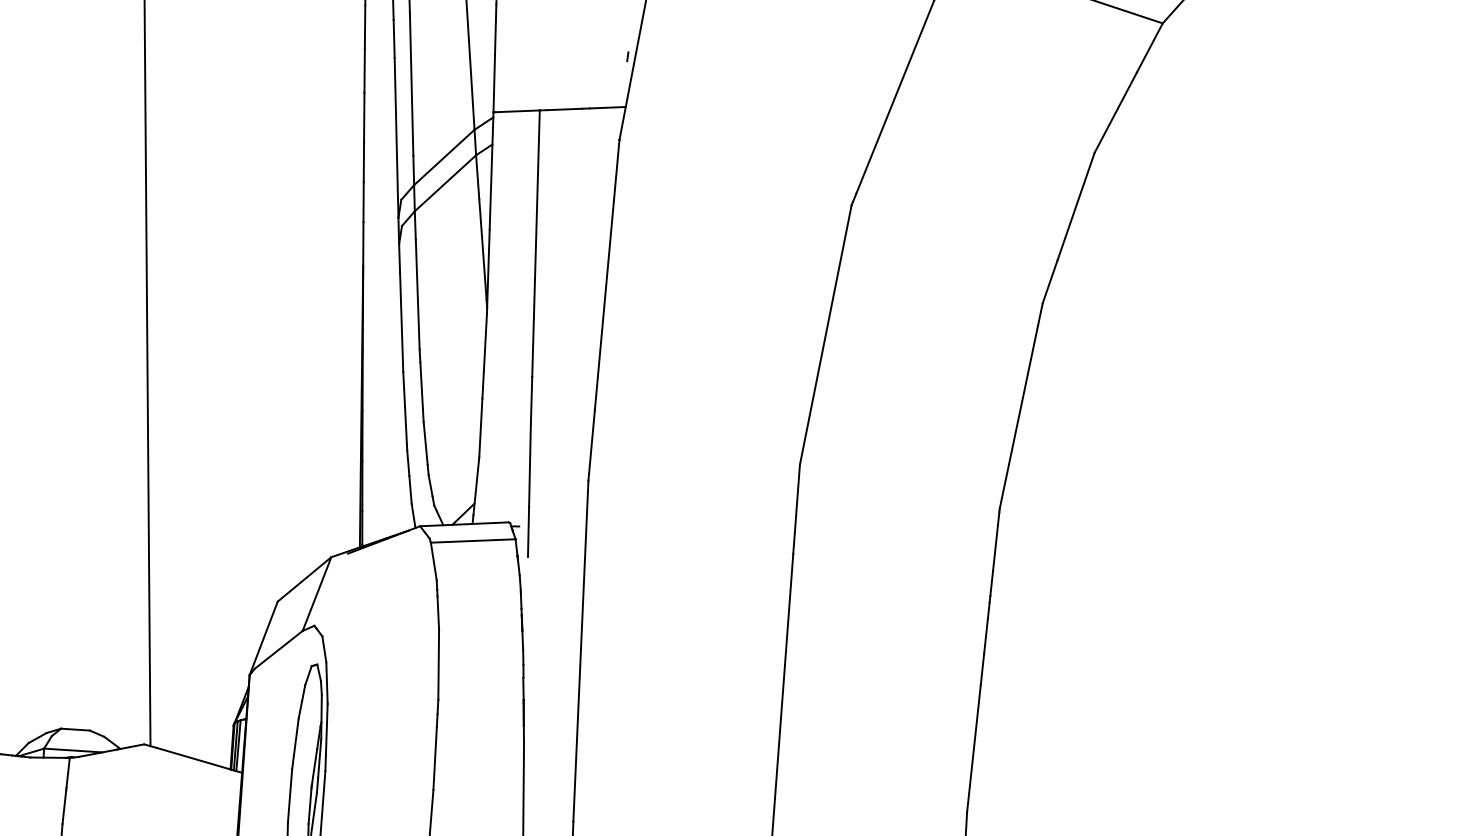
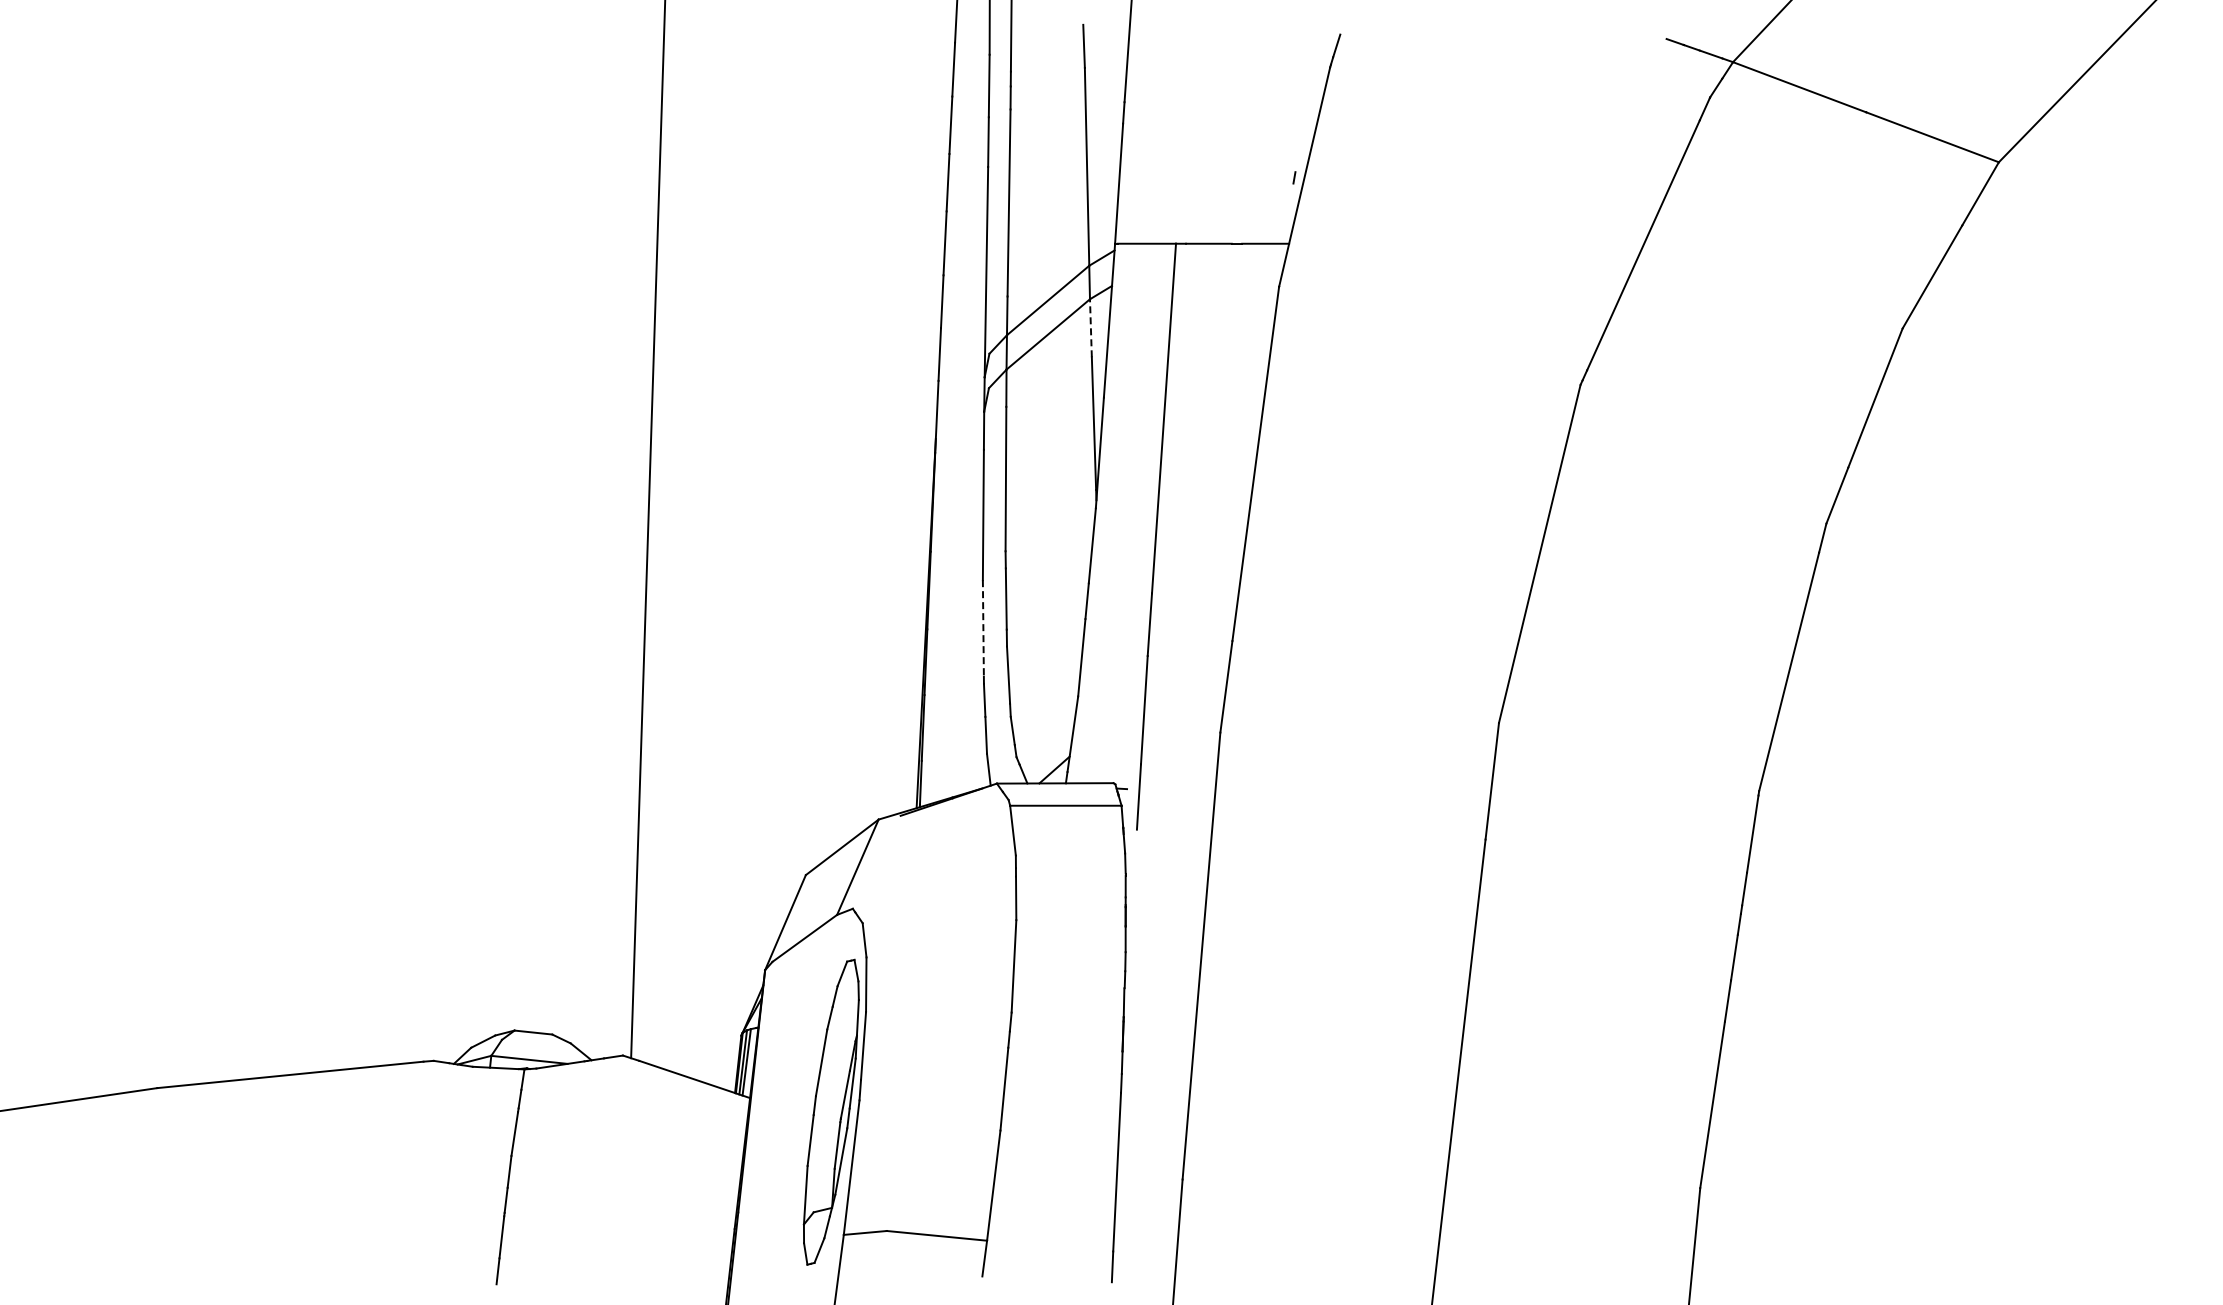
line: (477, 176) -> (1090, 327), solid -> dashed
line: (405, 408) -> (983, 628), solid -> dashed

